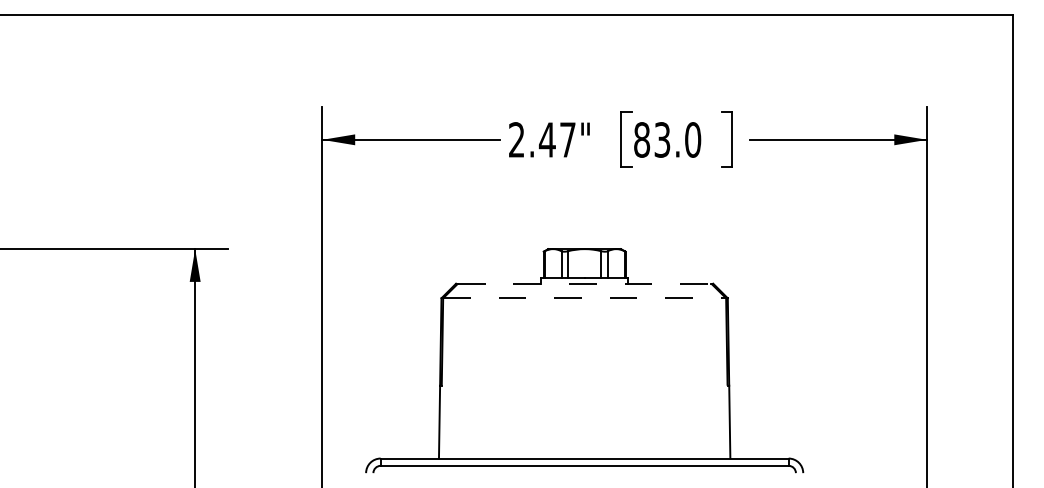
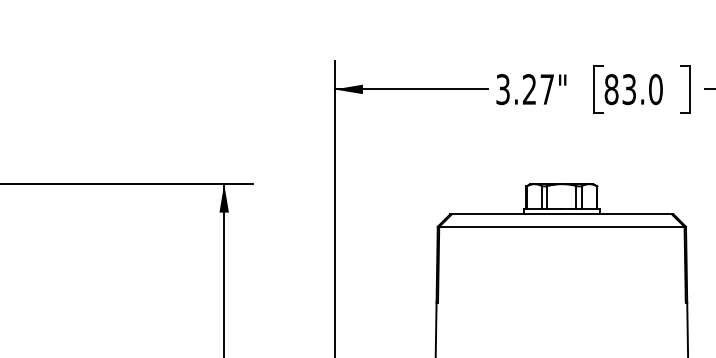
text: (532, 139) -> (516, 89), 2.47" -> 3.27"
line: (584, 283) -> (561, 213), dashed -> solid
line: (585, 298) -> (562, 226), dashed -> solid

